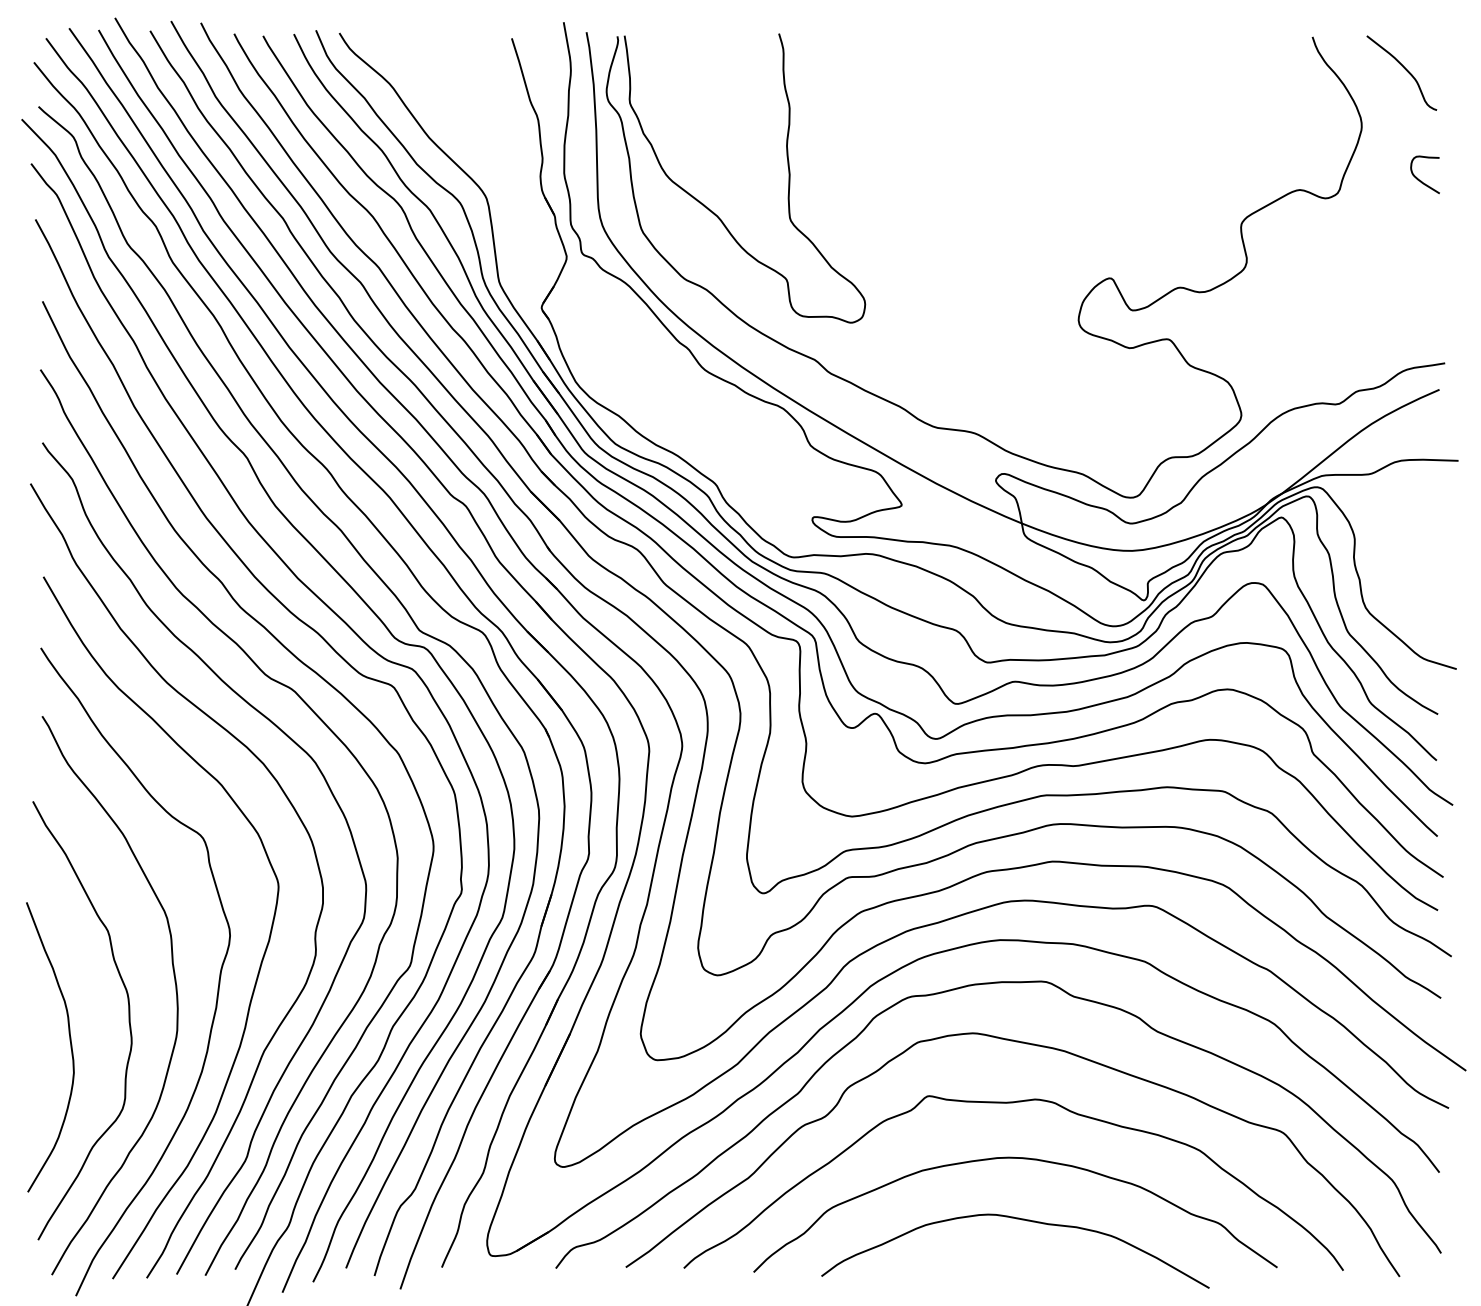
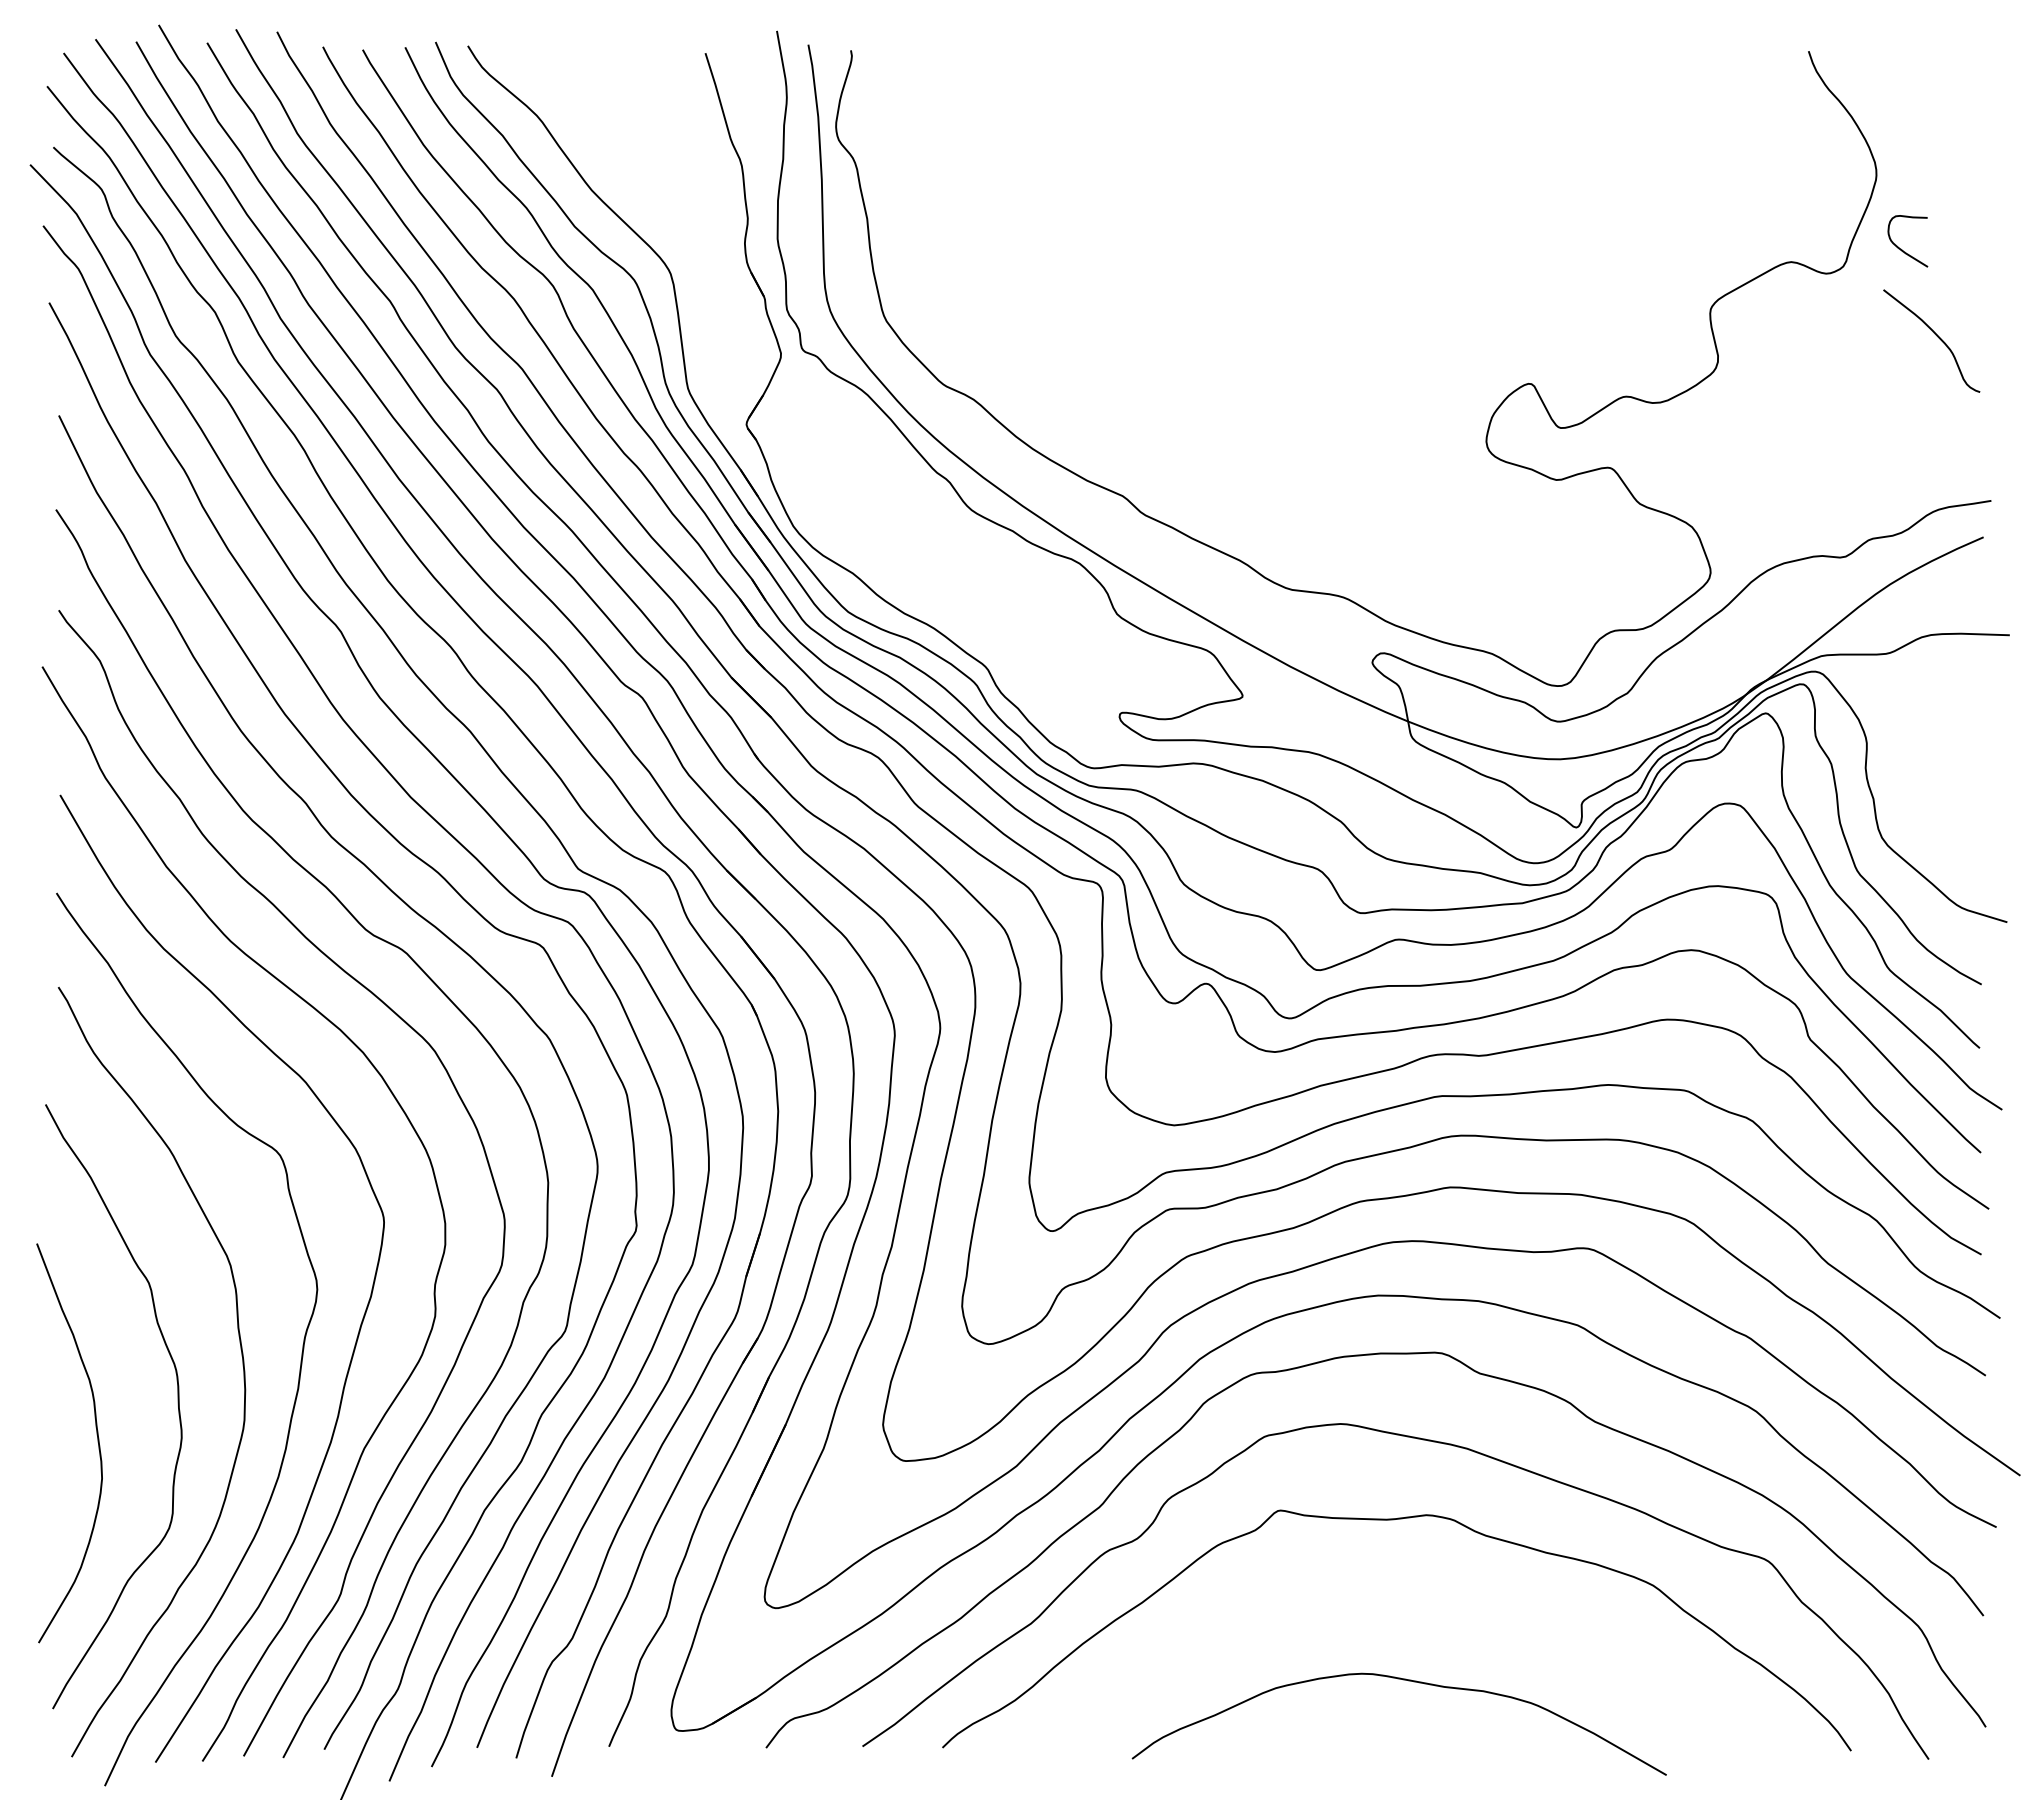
curve: (1404, 69) -> (1935, 335), moved
curve: (1421, 180) -> (1902, 249), moved
curve: (788, 183) -> (1086, 252), removed
curve: (1024, 1159) -> (1411, 1597), removed

